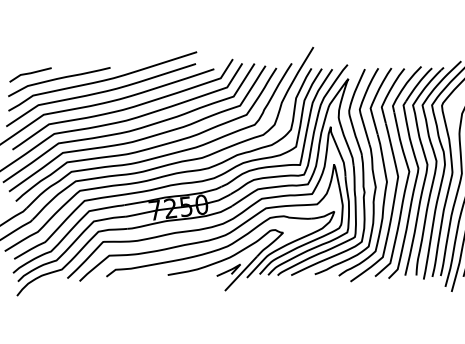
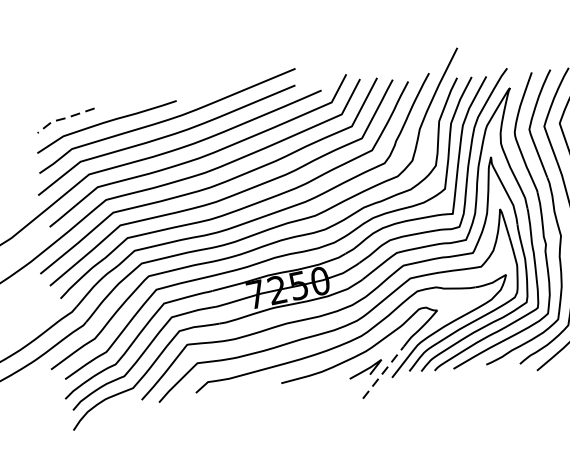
line: (28, 73) -> (62, 118), solid -> dashed
line: (241, 273) -> (383, 372), solid -> dashed

